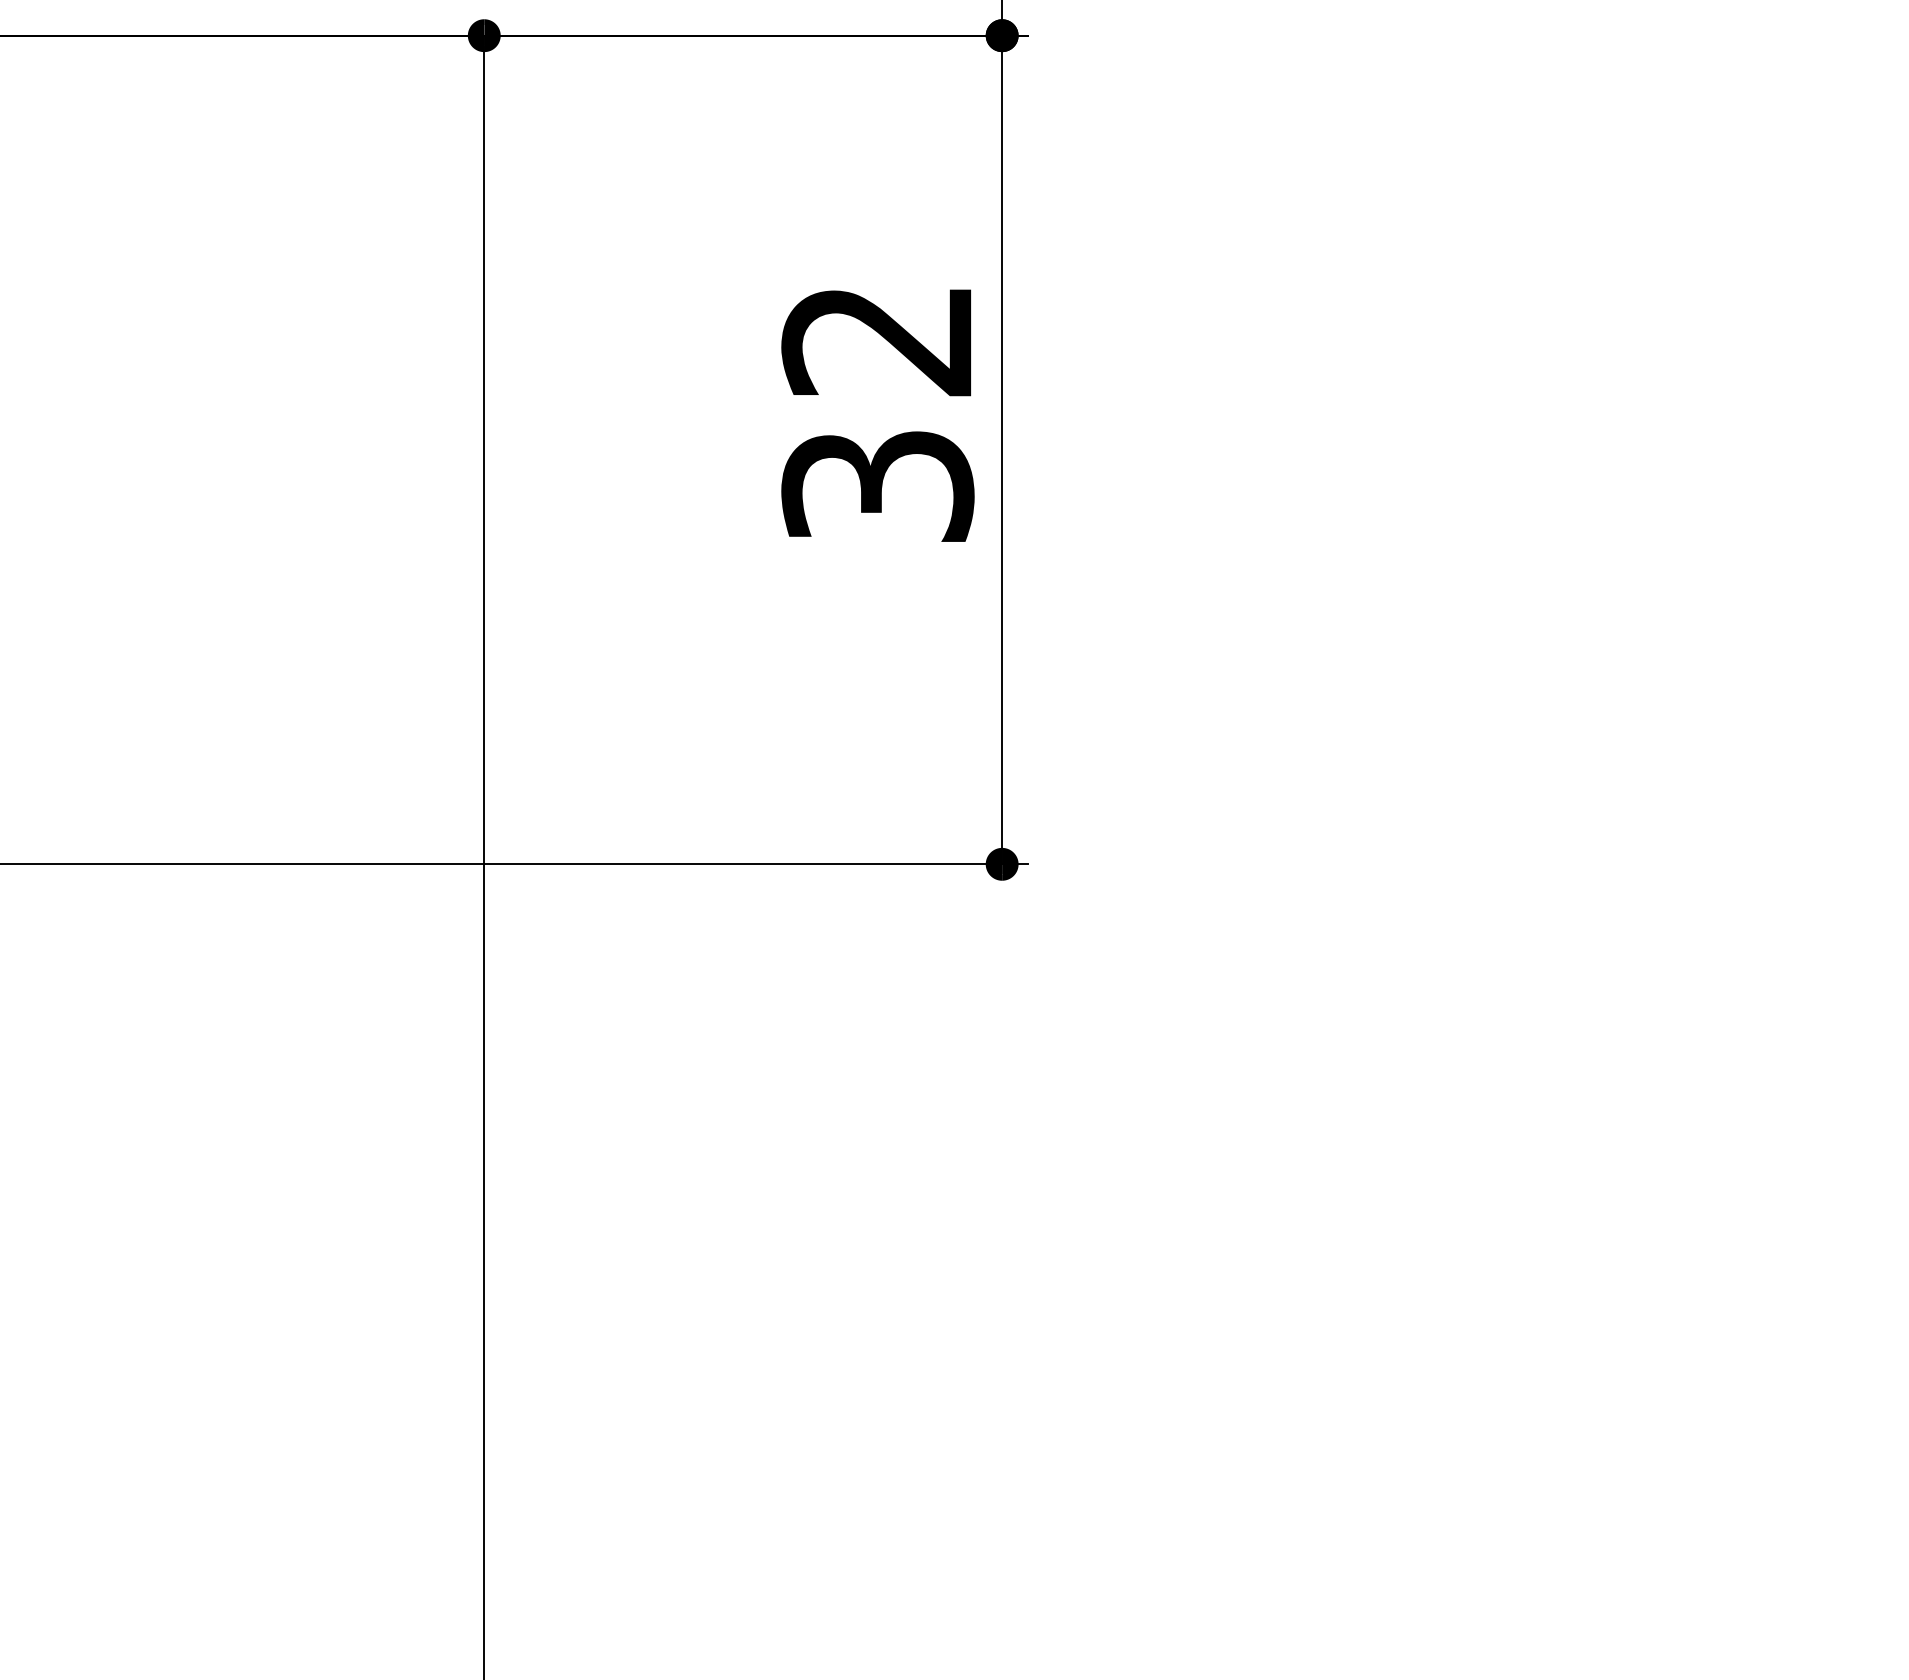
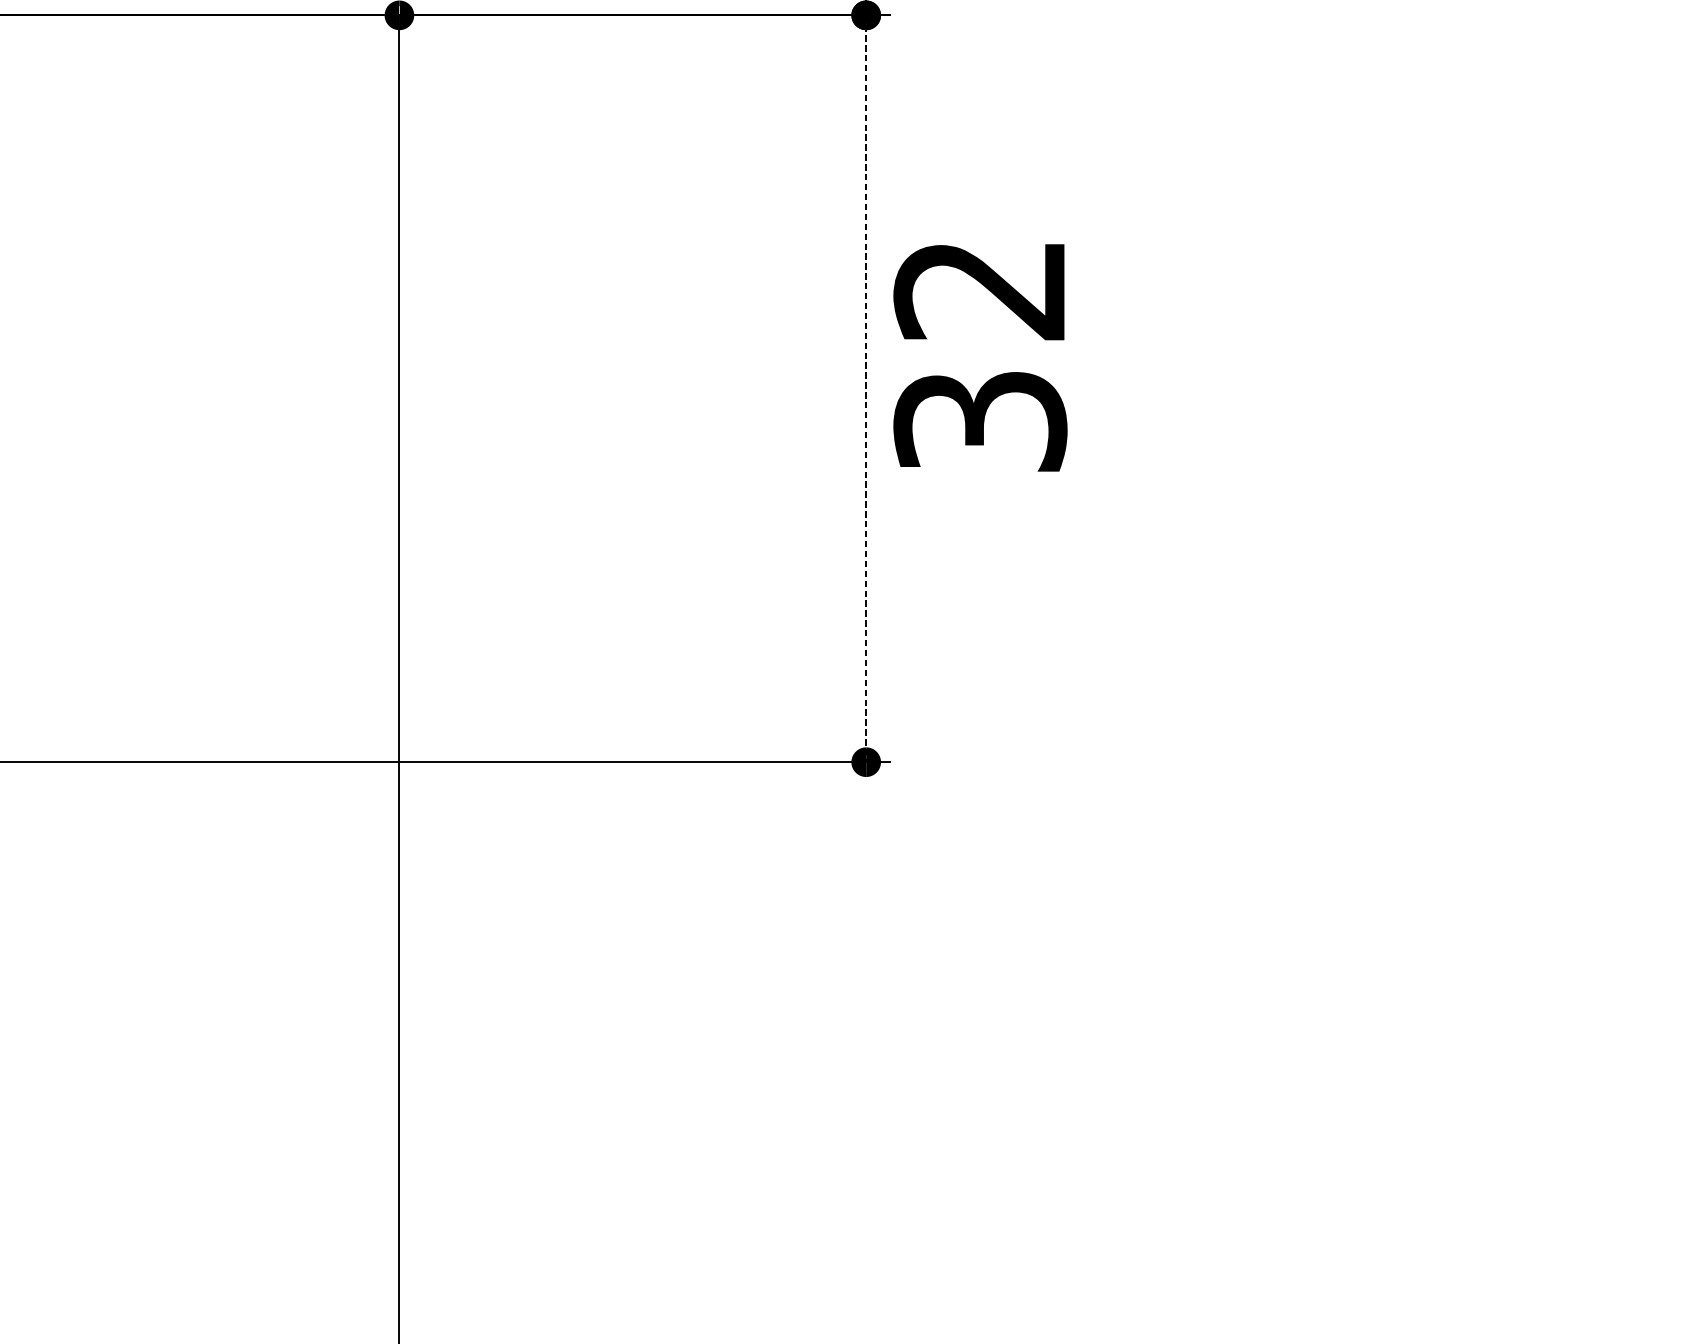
text: (877, 415) -> (980, 357), moved
line: (1002, 450) -> (866, 389), solid -> dashed

